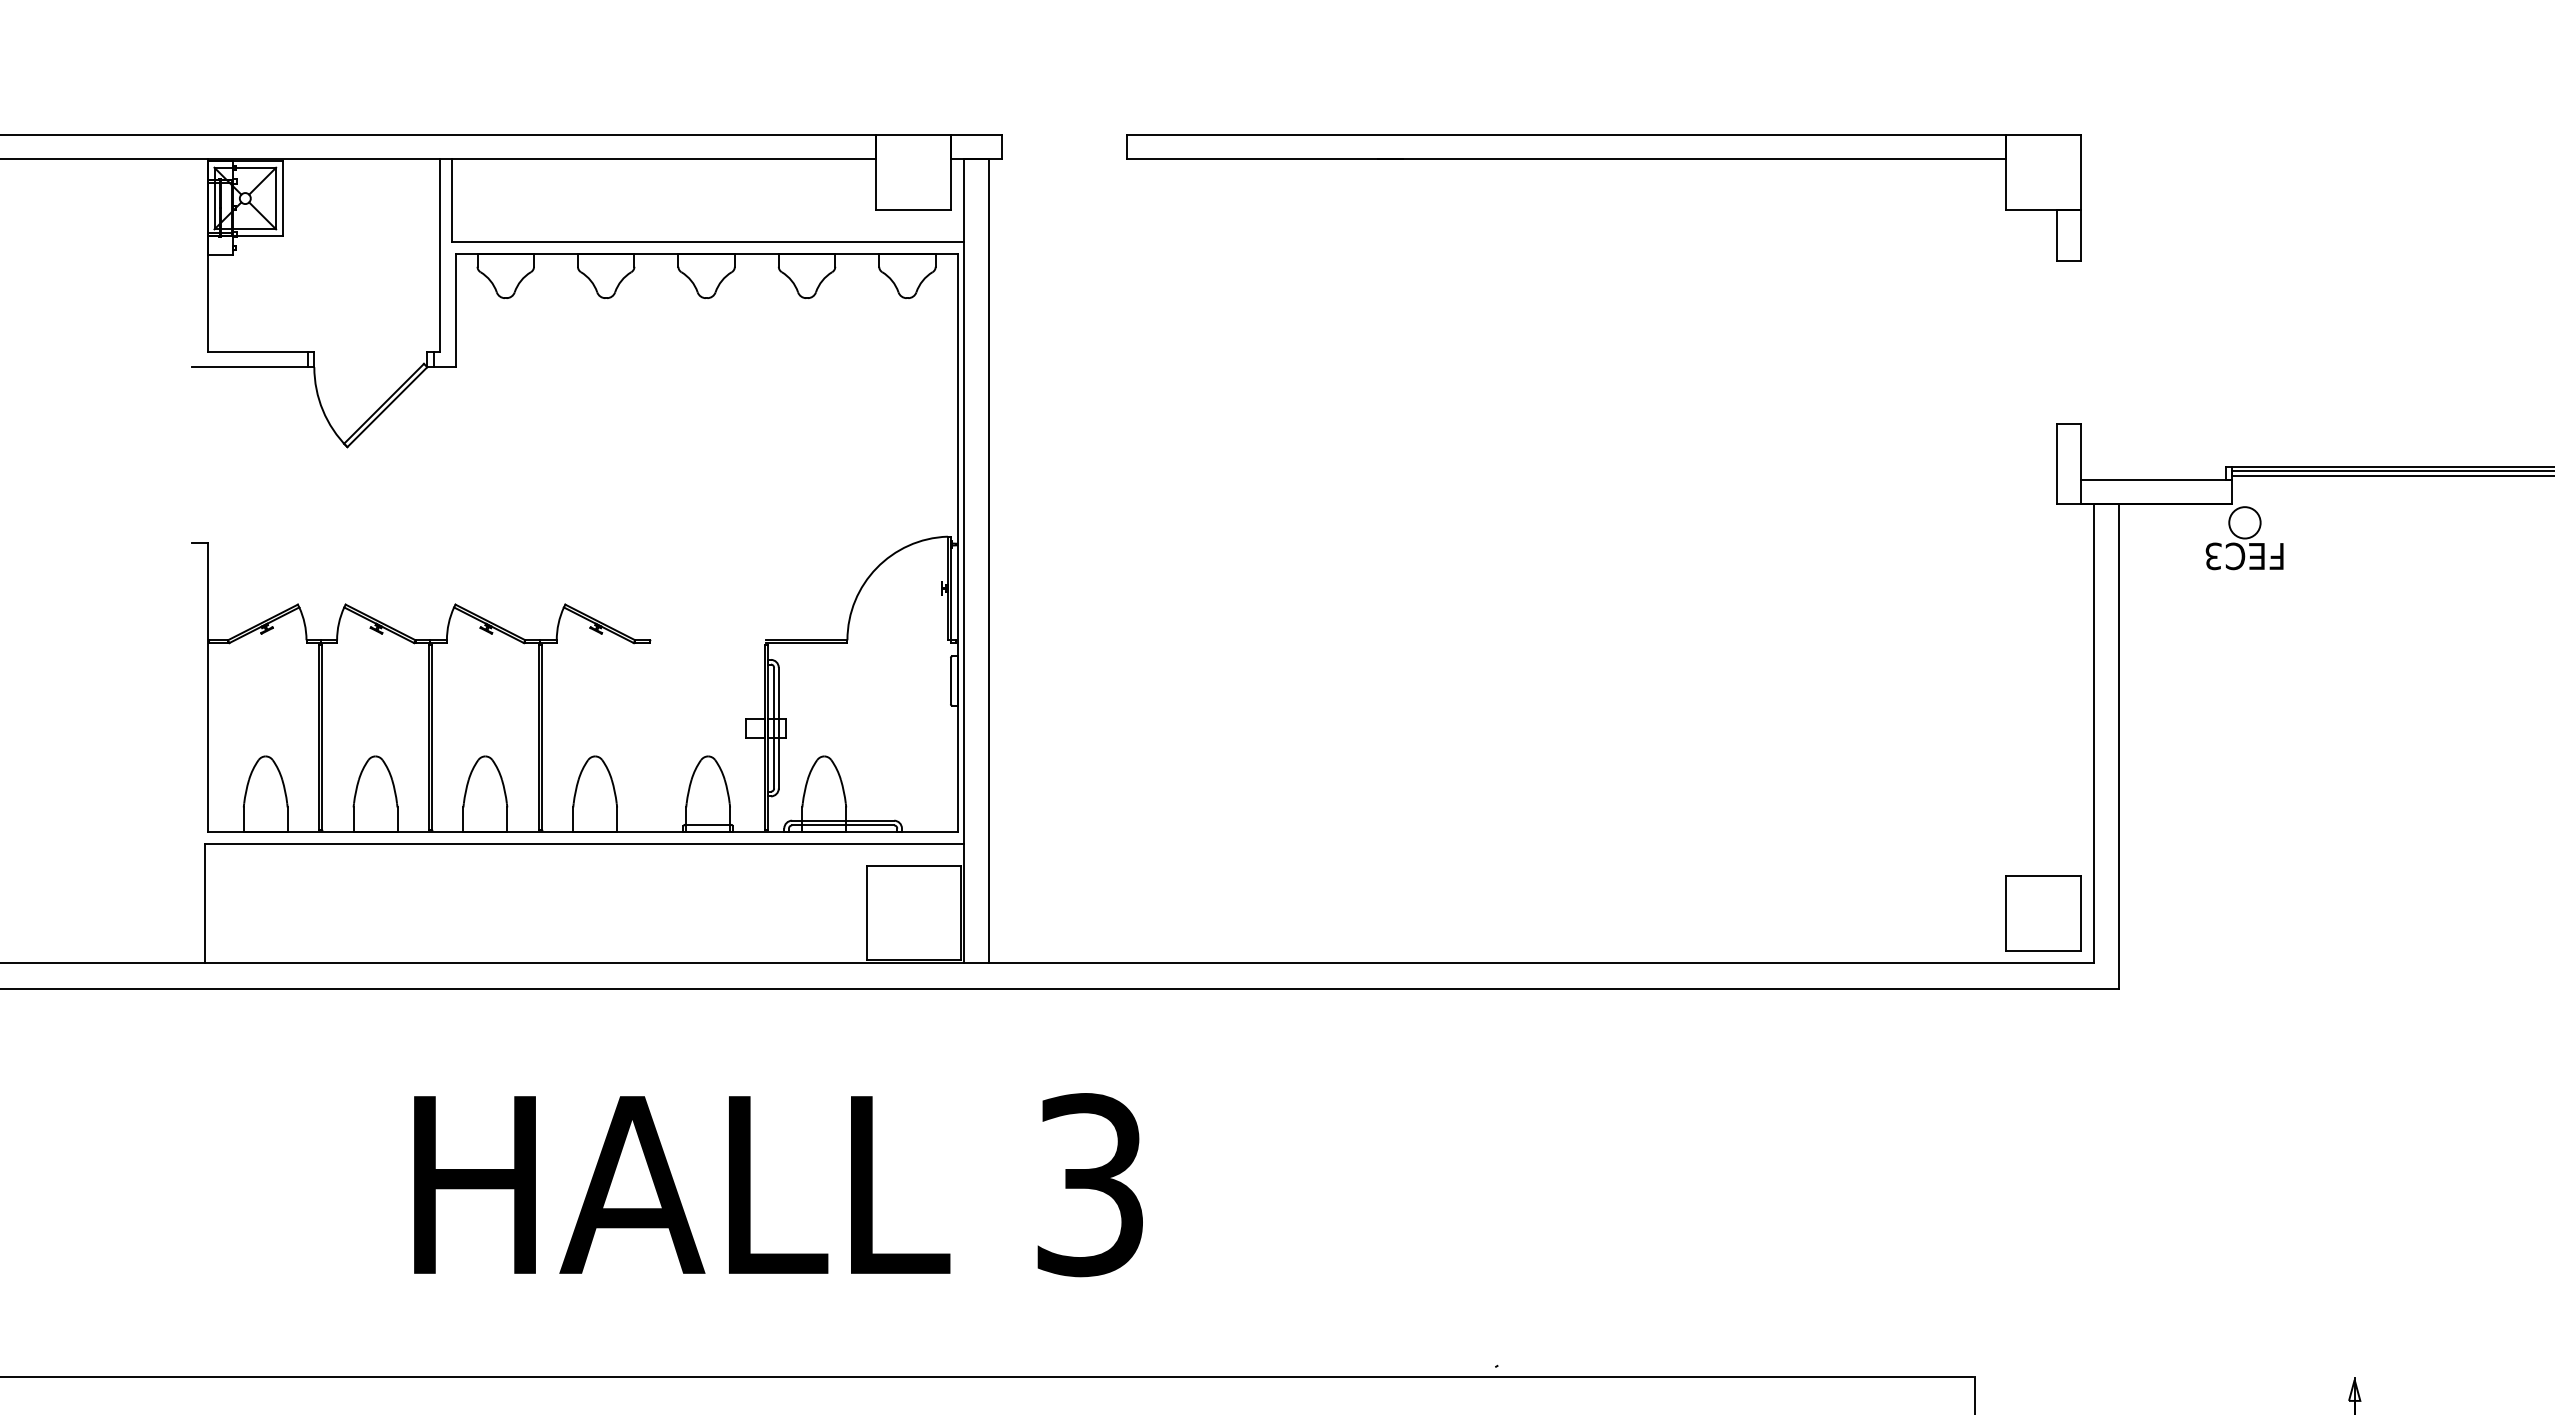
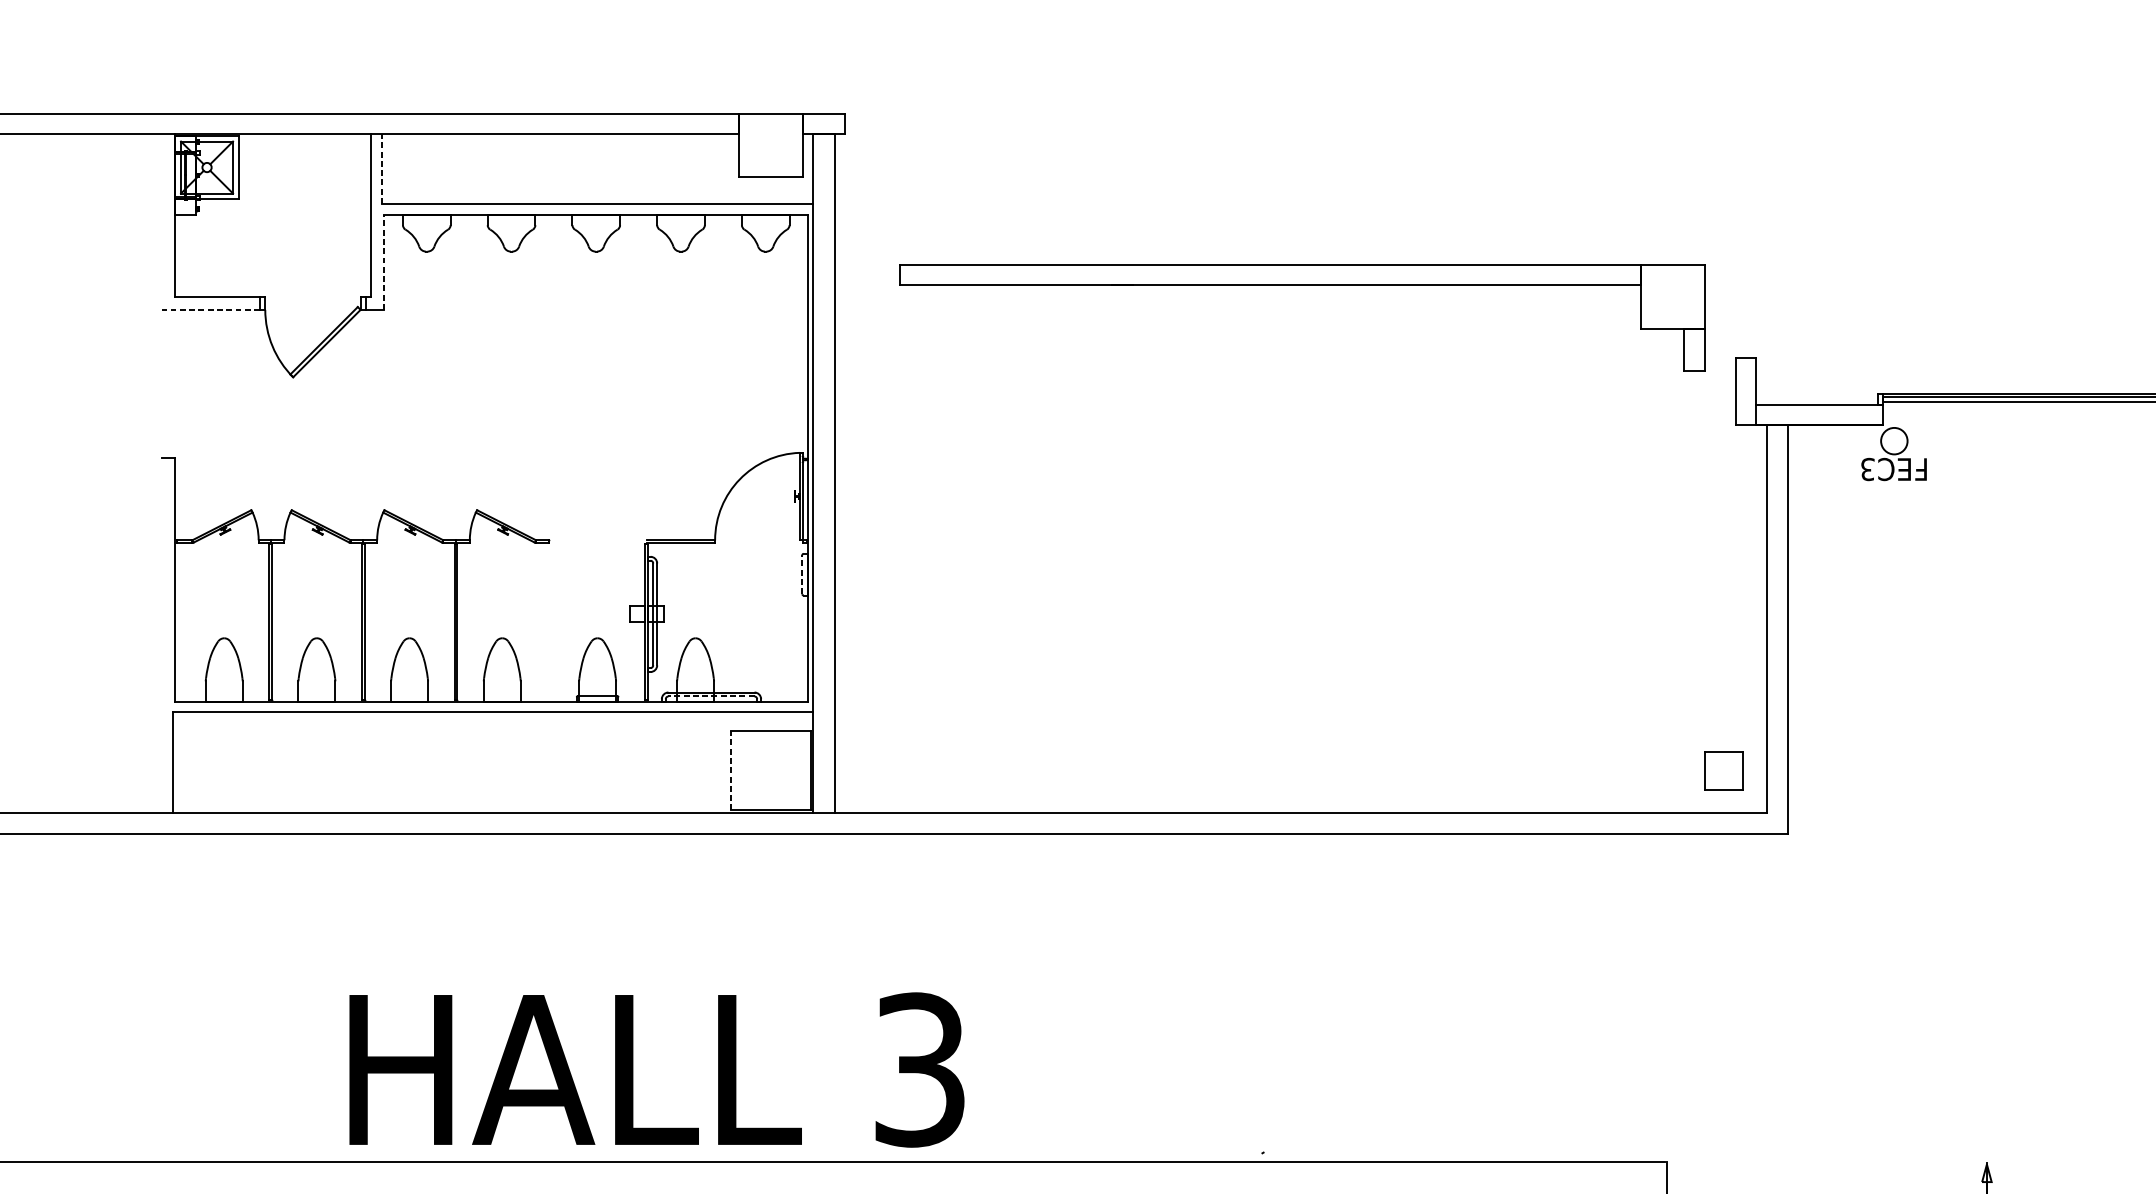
part: (1603, 159) -> (1301, 285), moved
line: (452, 199) -> (381, 168), solid -> dashed
line: (455, 310) -> (384, 262), solid -> dashed
line: (249, 367) -> (210, 310), solid -> dashed
line: (950, 680) -> (802, 574), solid -> dashed
line: (843, 825) -> (711, 696), solid -> dashed
line: (866, 912) -> (731, 769), solid -> dashed
part: (2043, 913) -> (1724, 770), size x0.6
text: (778, 1185) -> (656, 1070), moved

